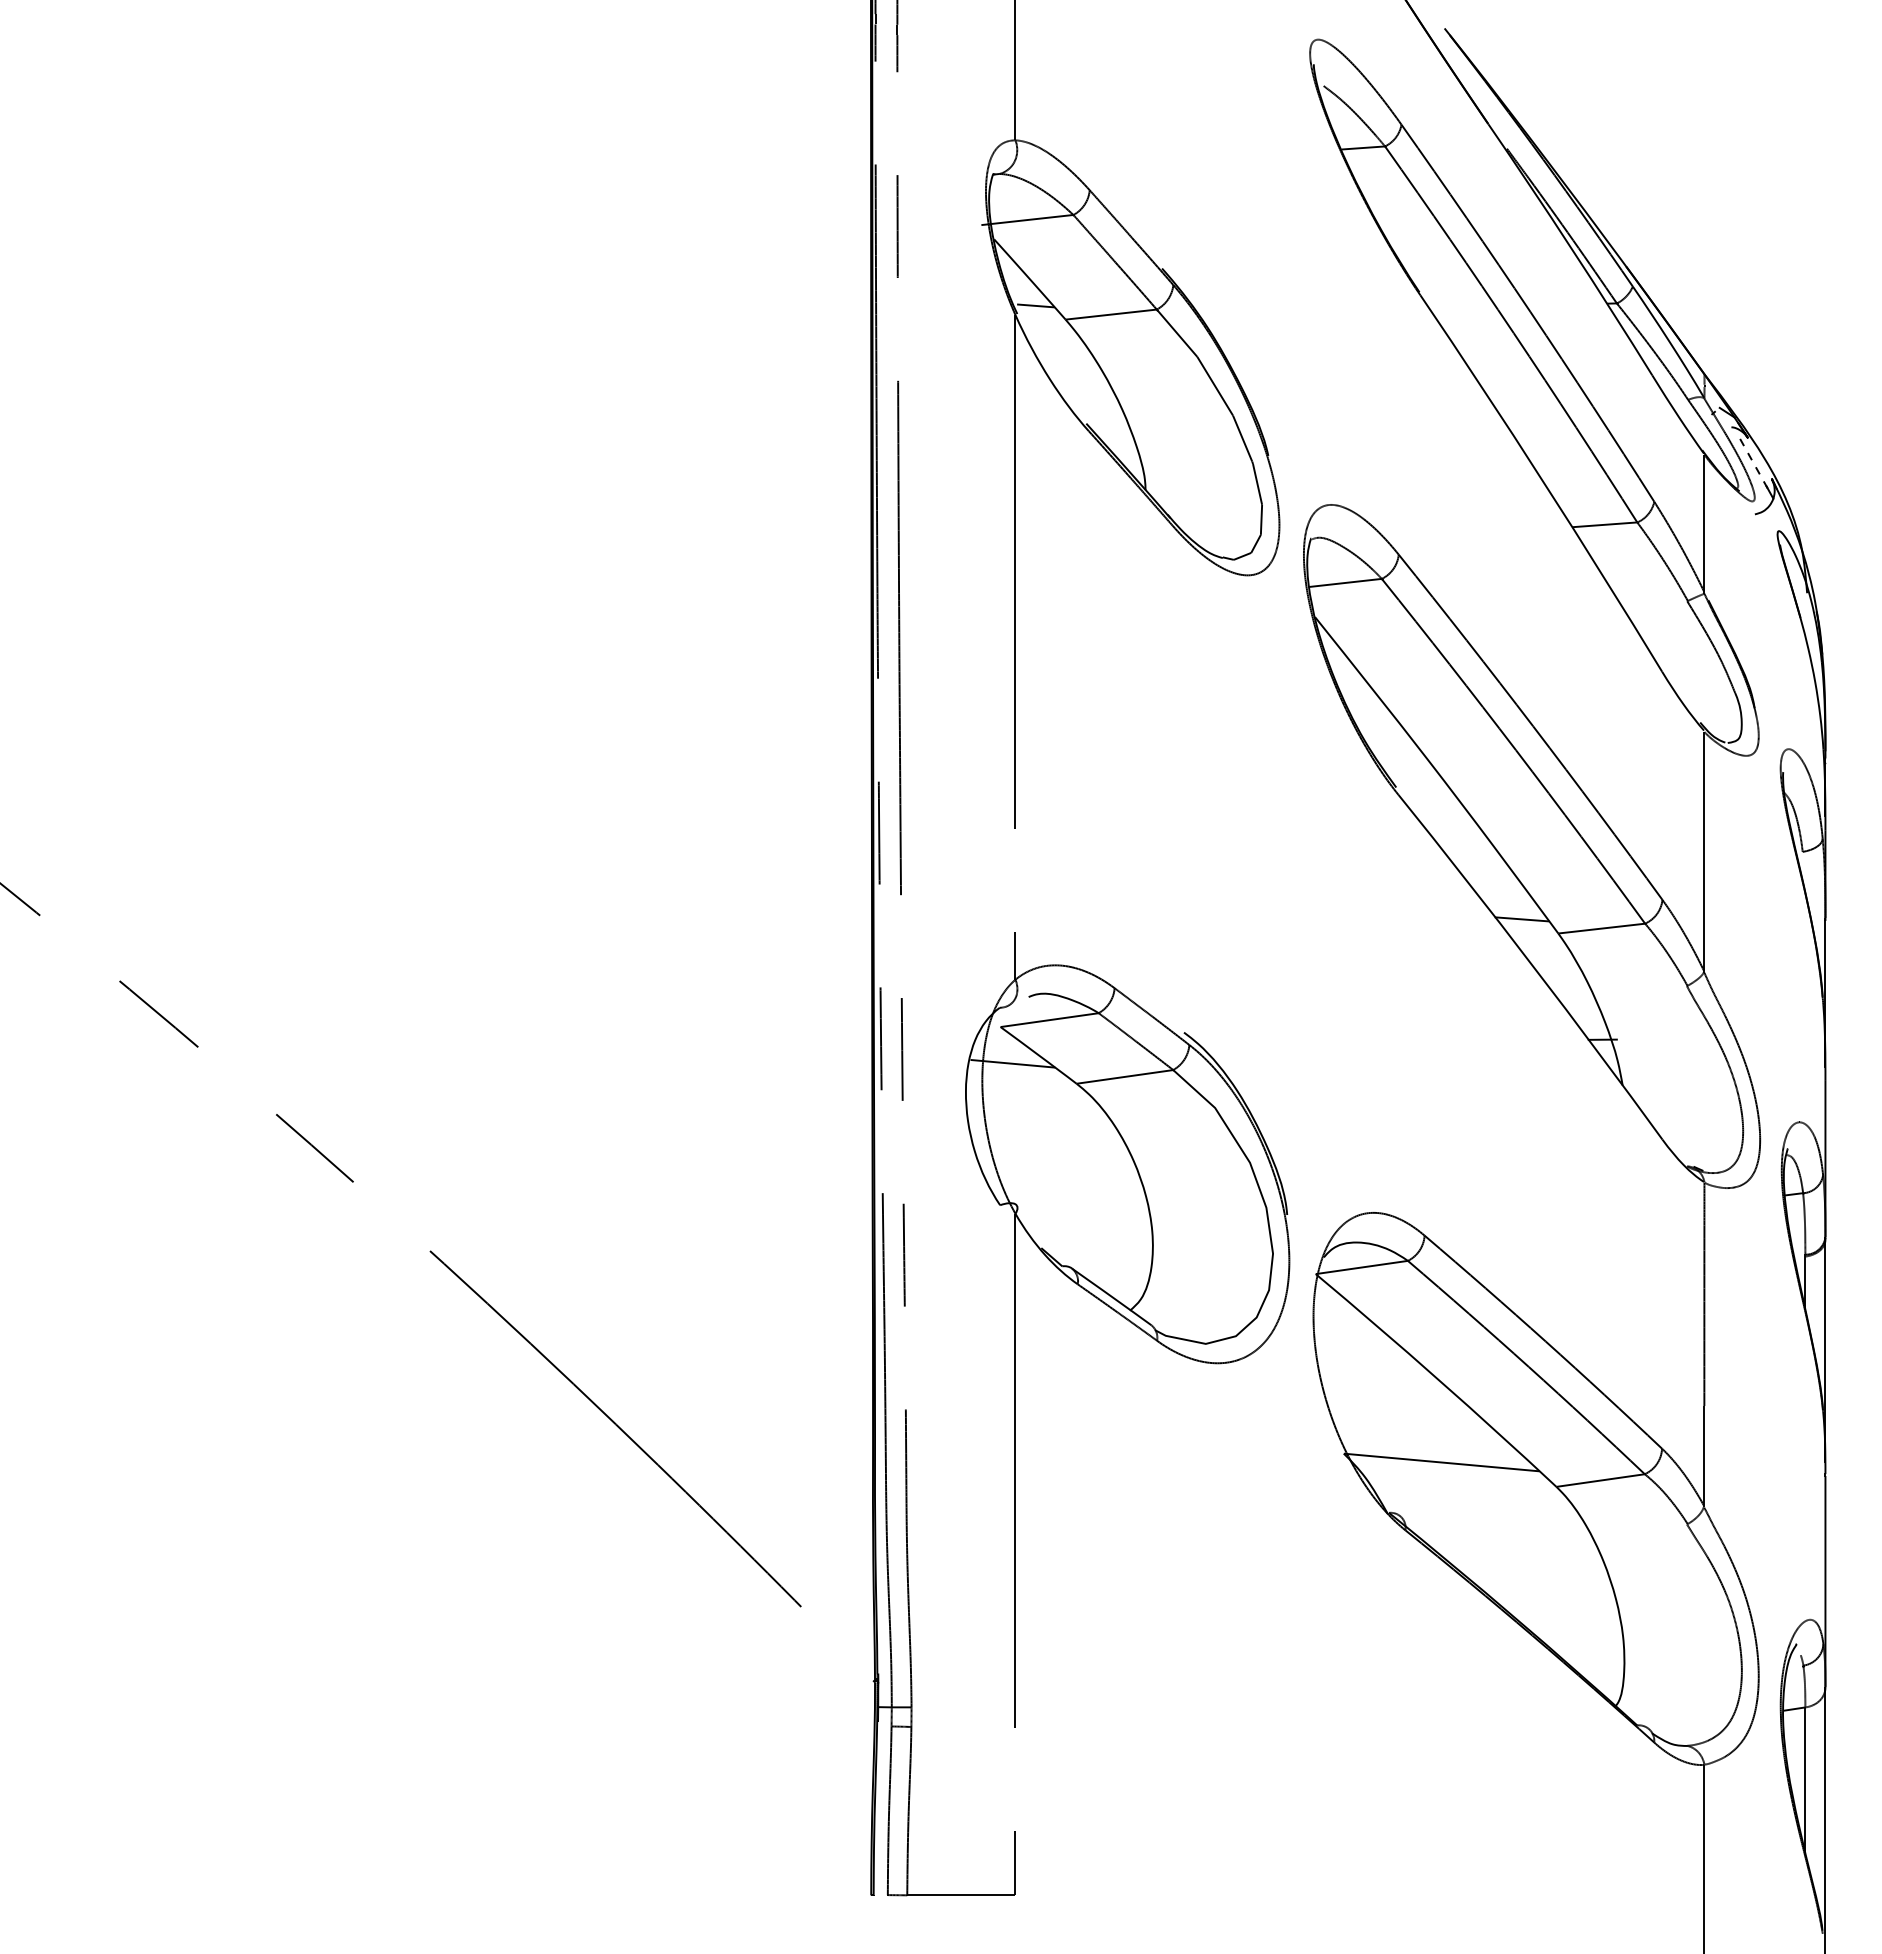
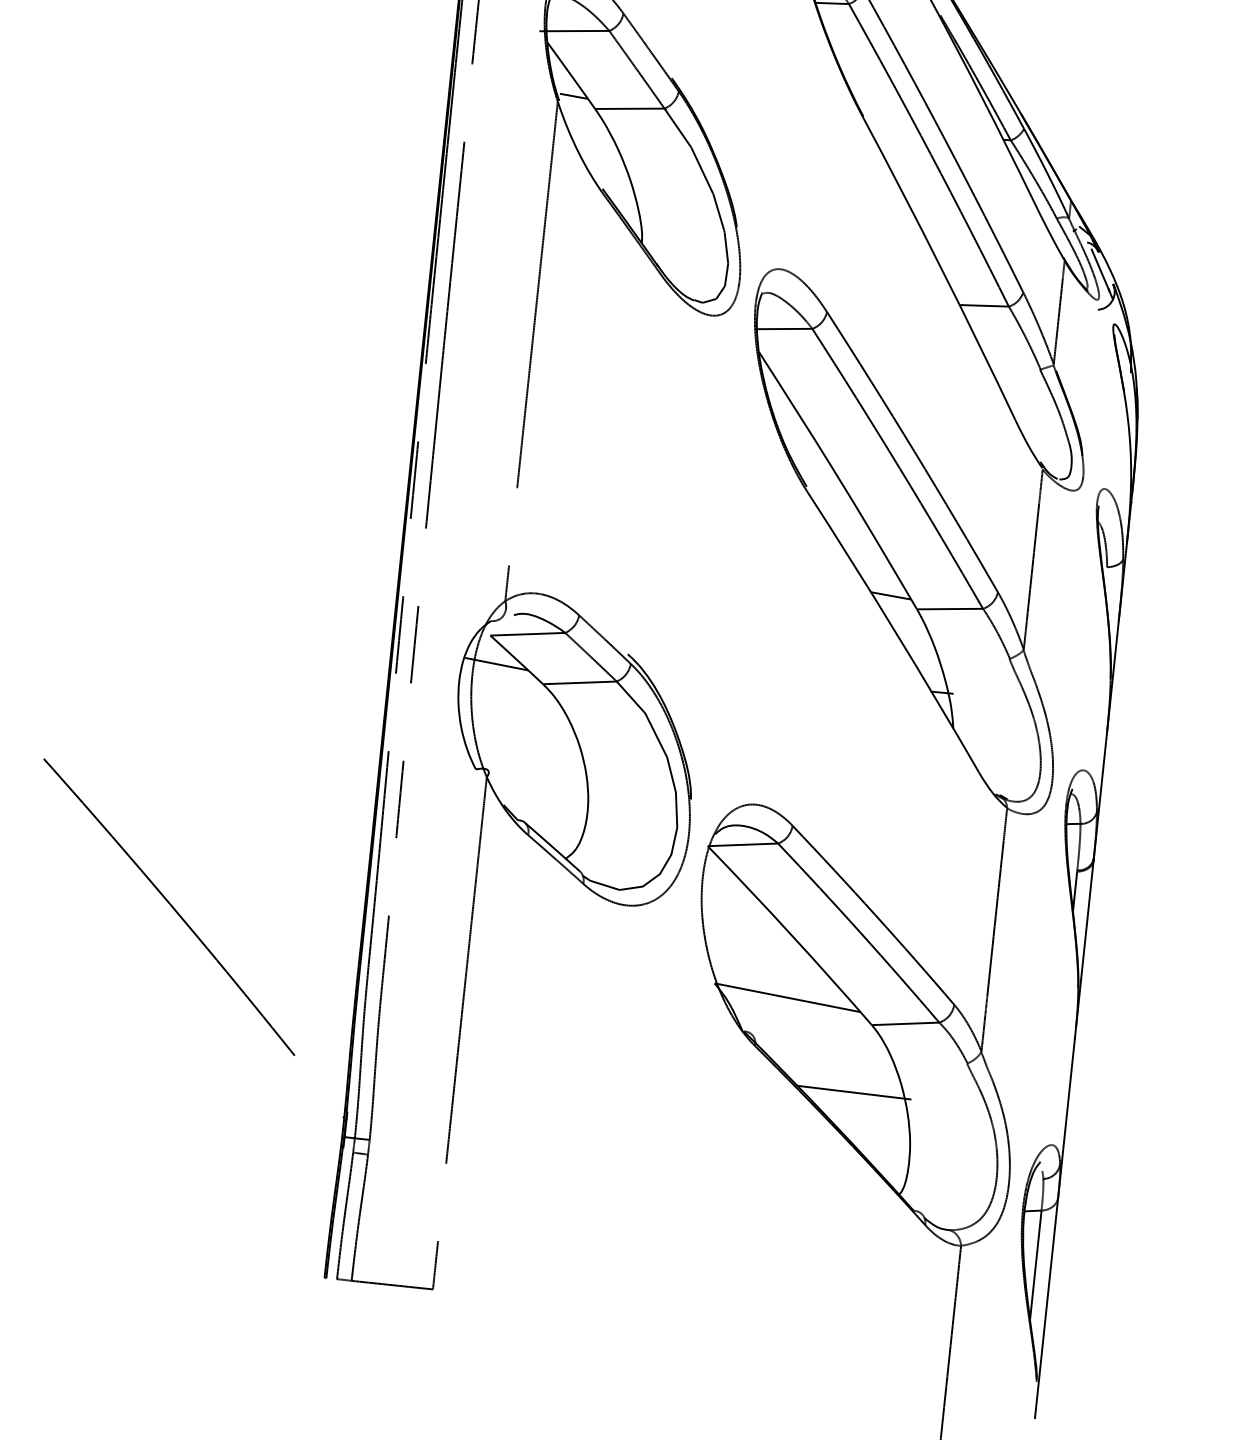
line: (1752, 461) -> (1100, 269), dashed -> solid
line: (1541, 1578) -> (853, 1092), added

